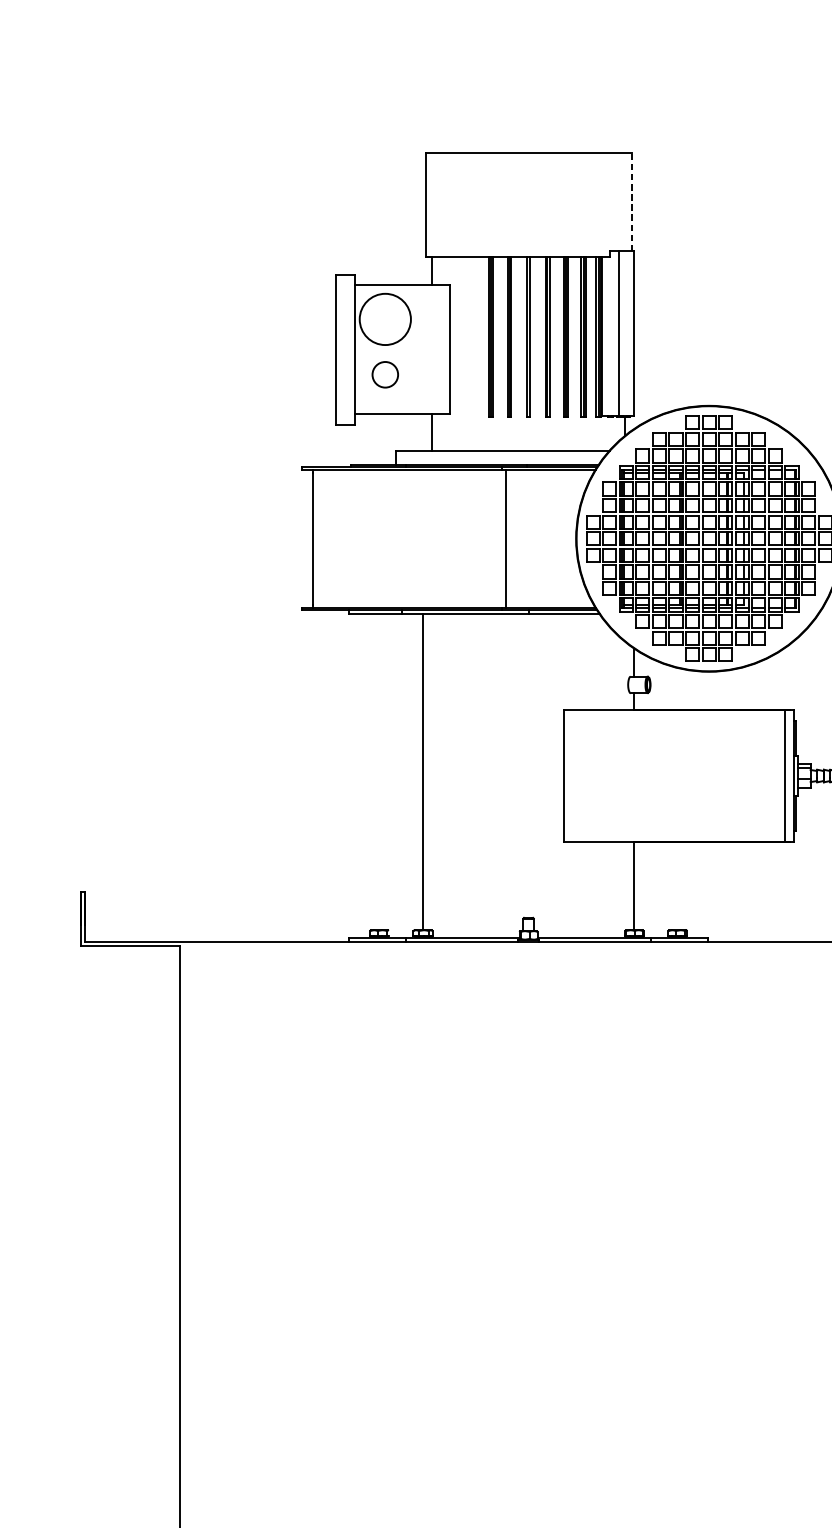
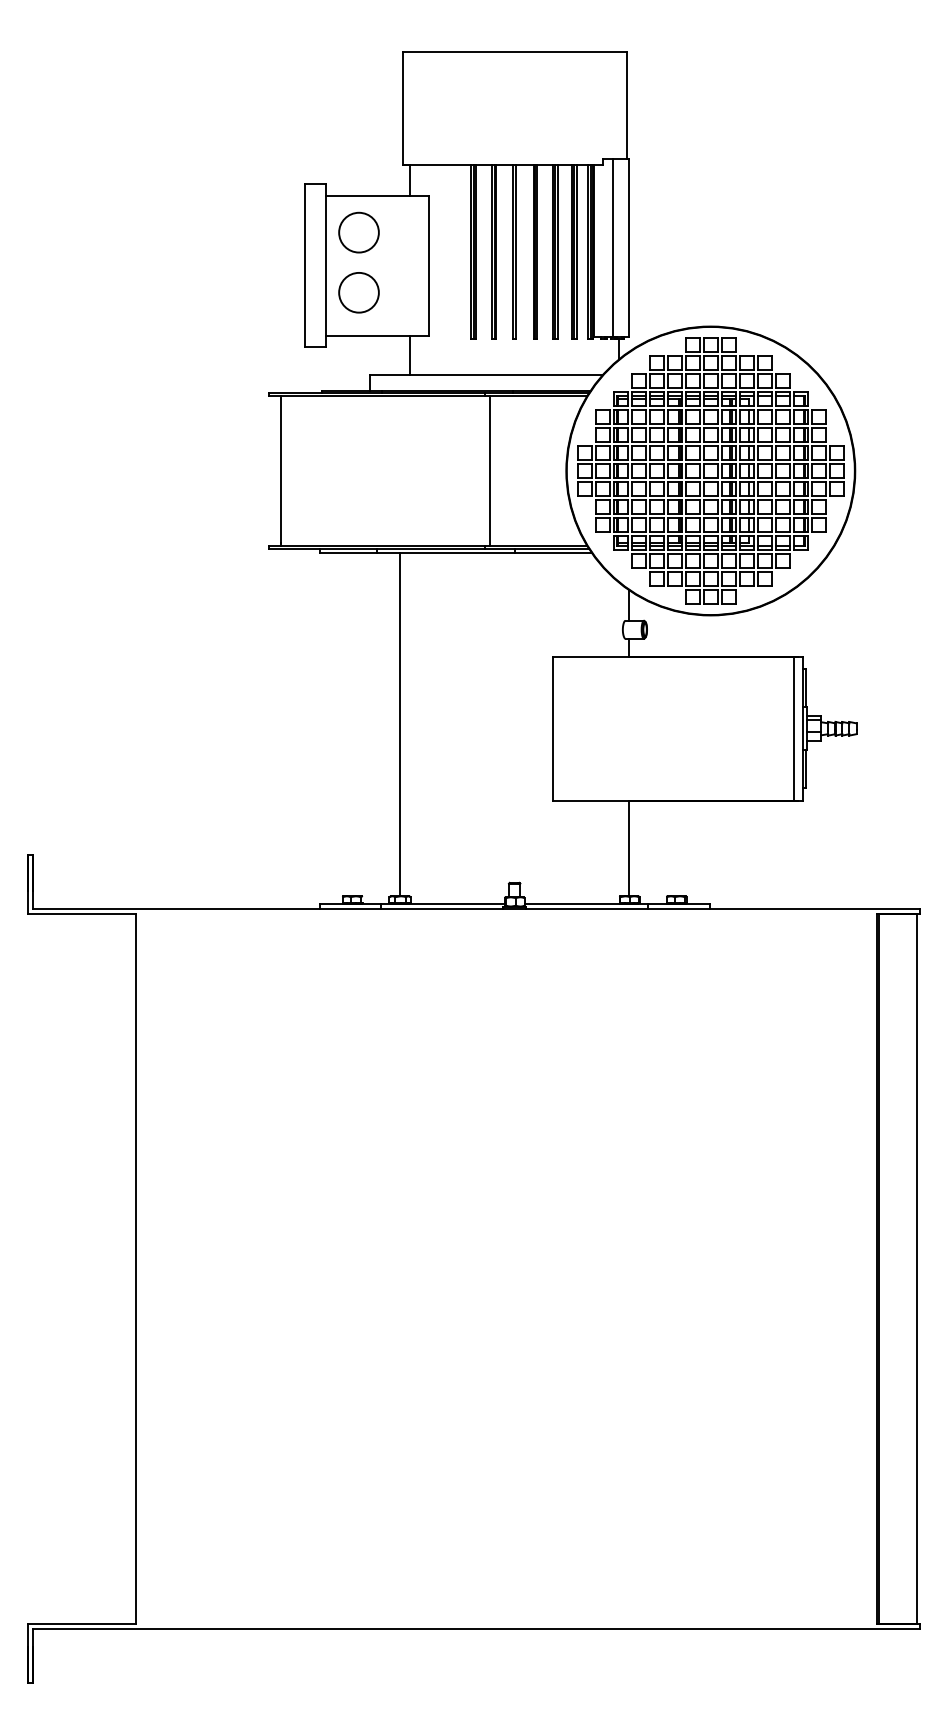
line: (631, 201) -> (626, 104), dashed -> solid
circle: (384, 319) -> (358, 232), size x0.71
circle: (384, 374) -> (358, 292), size x1.43

